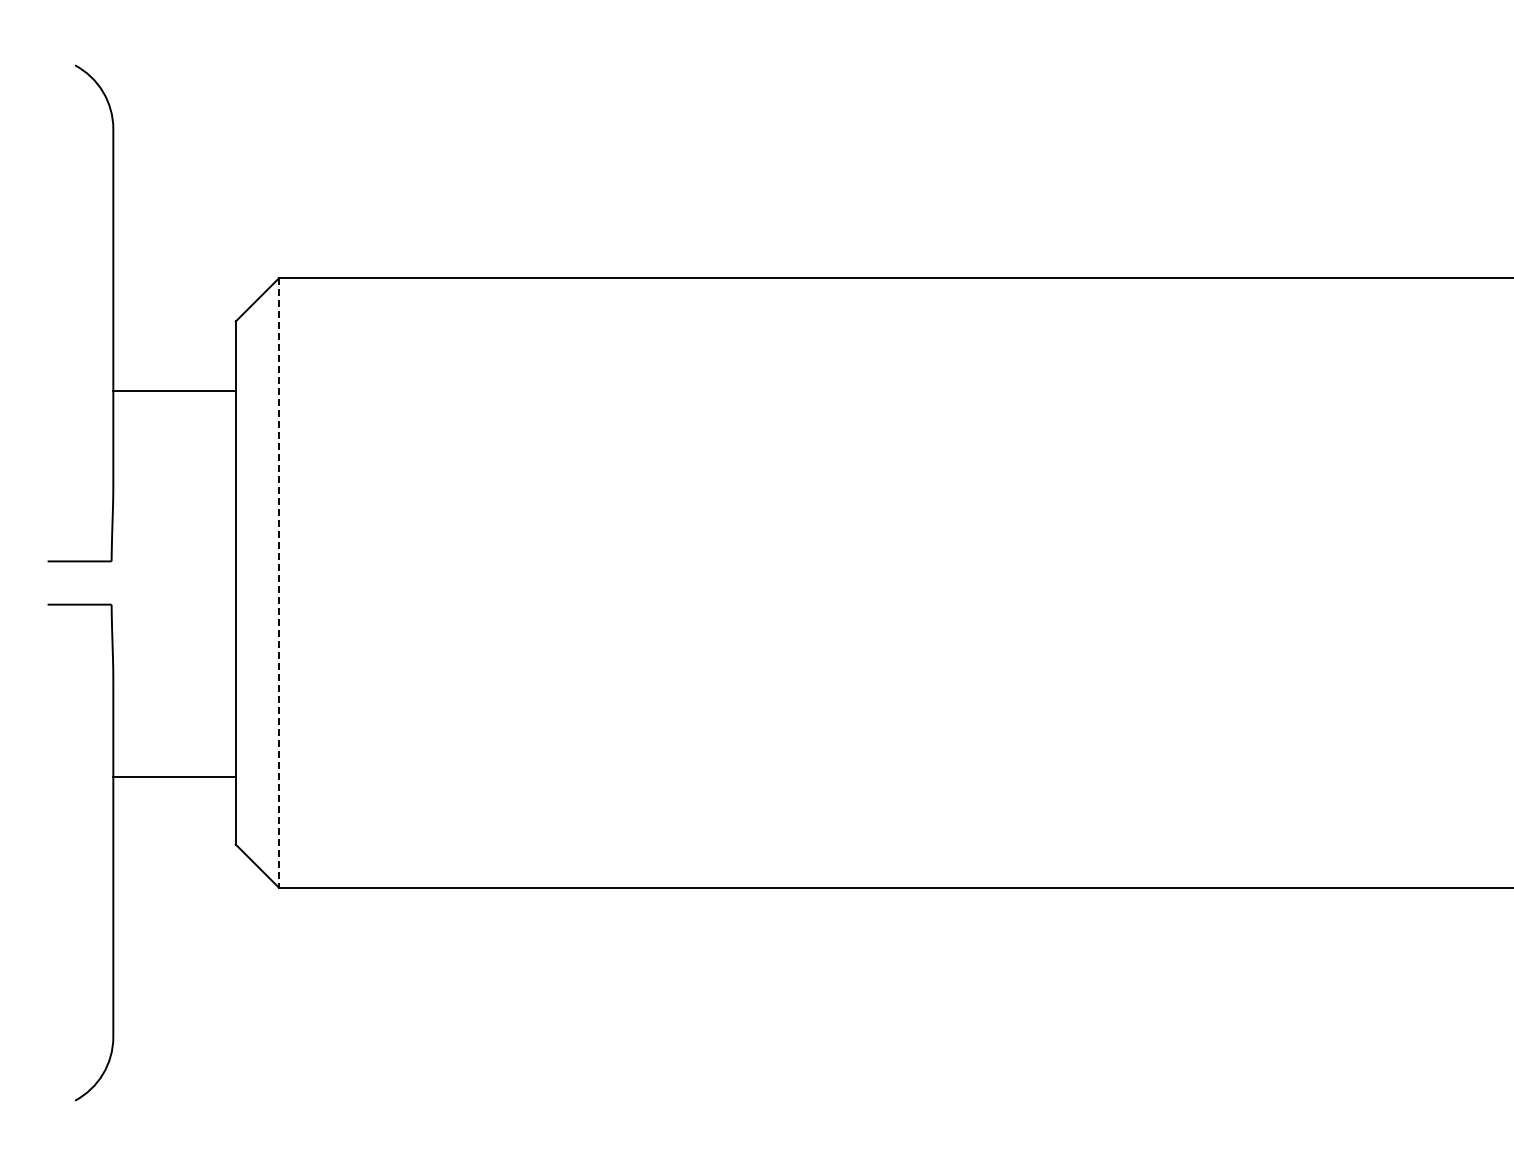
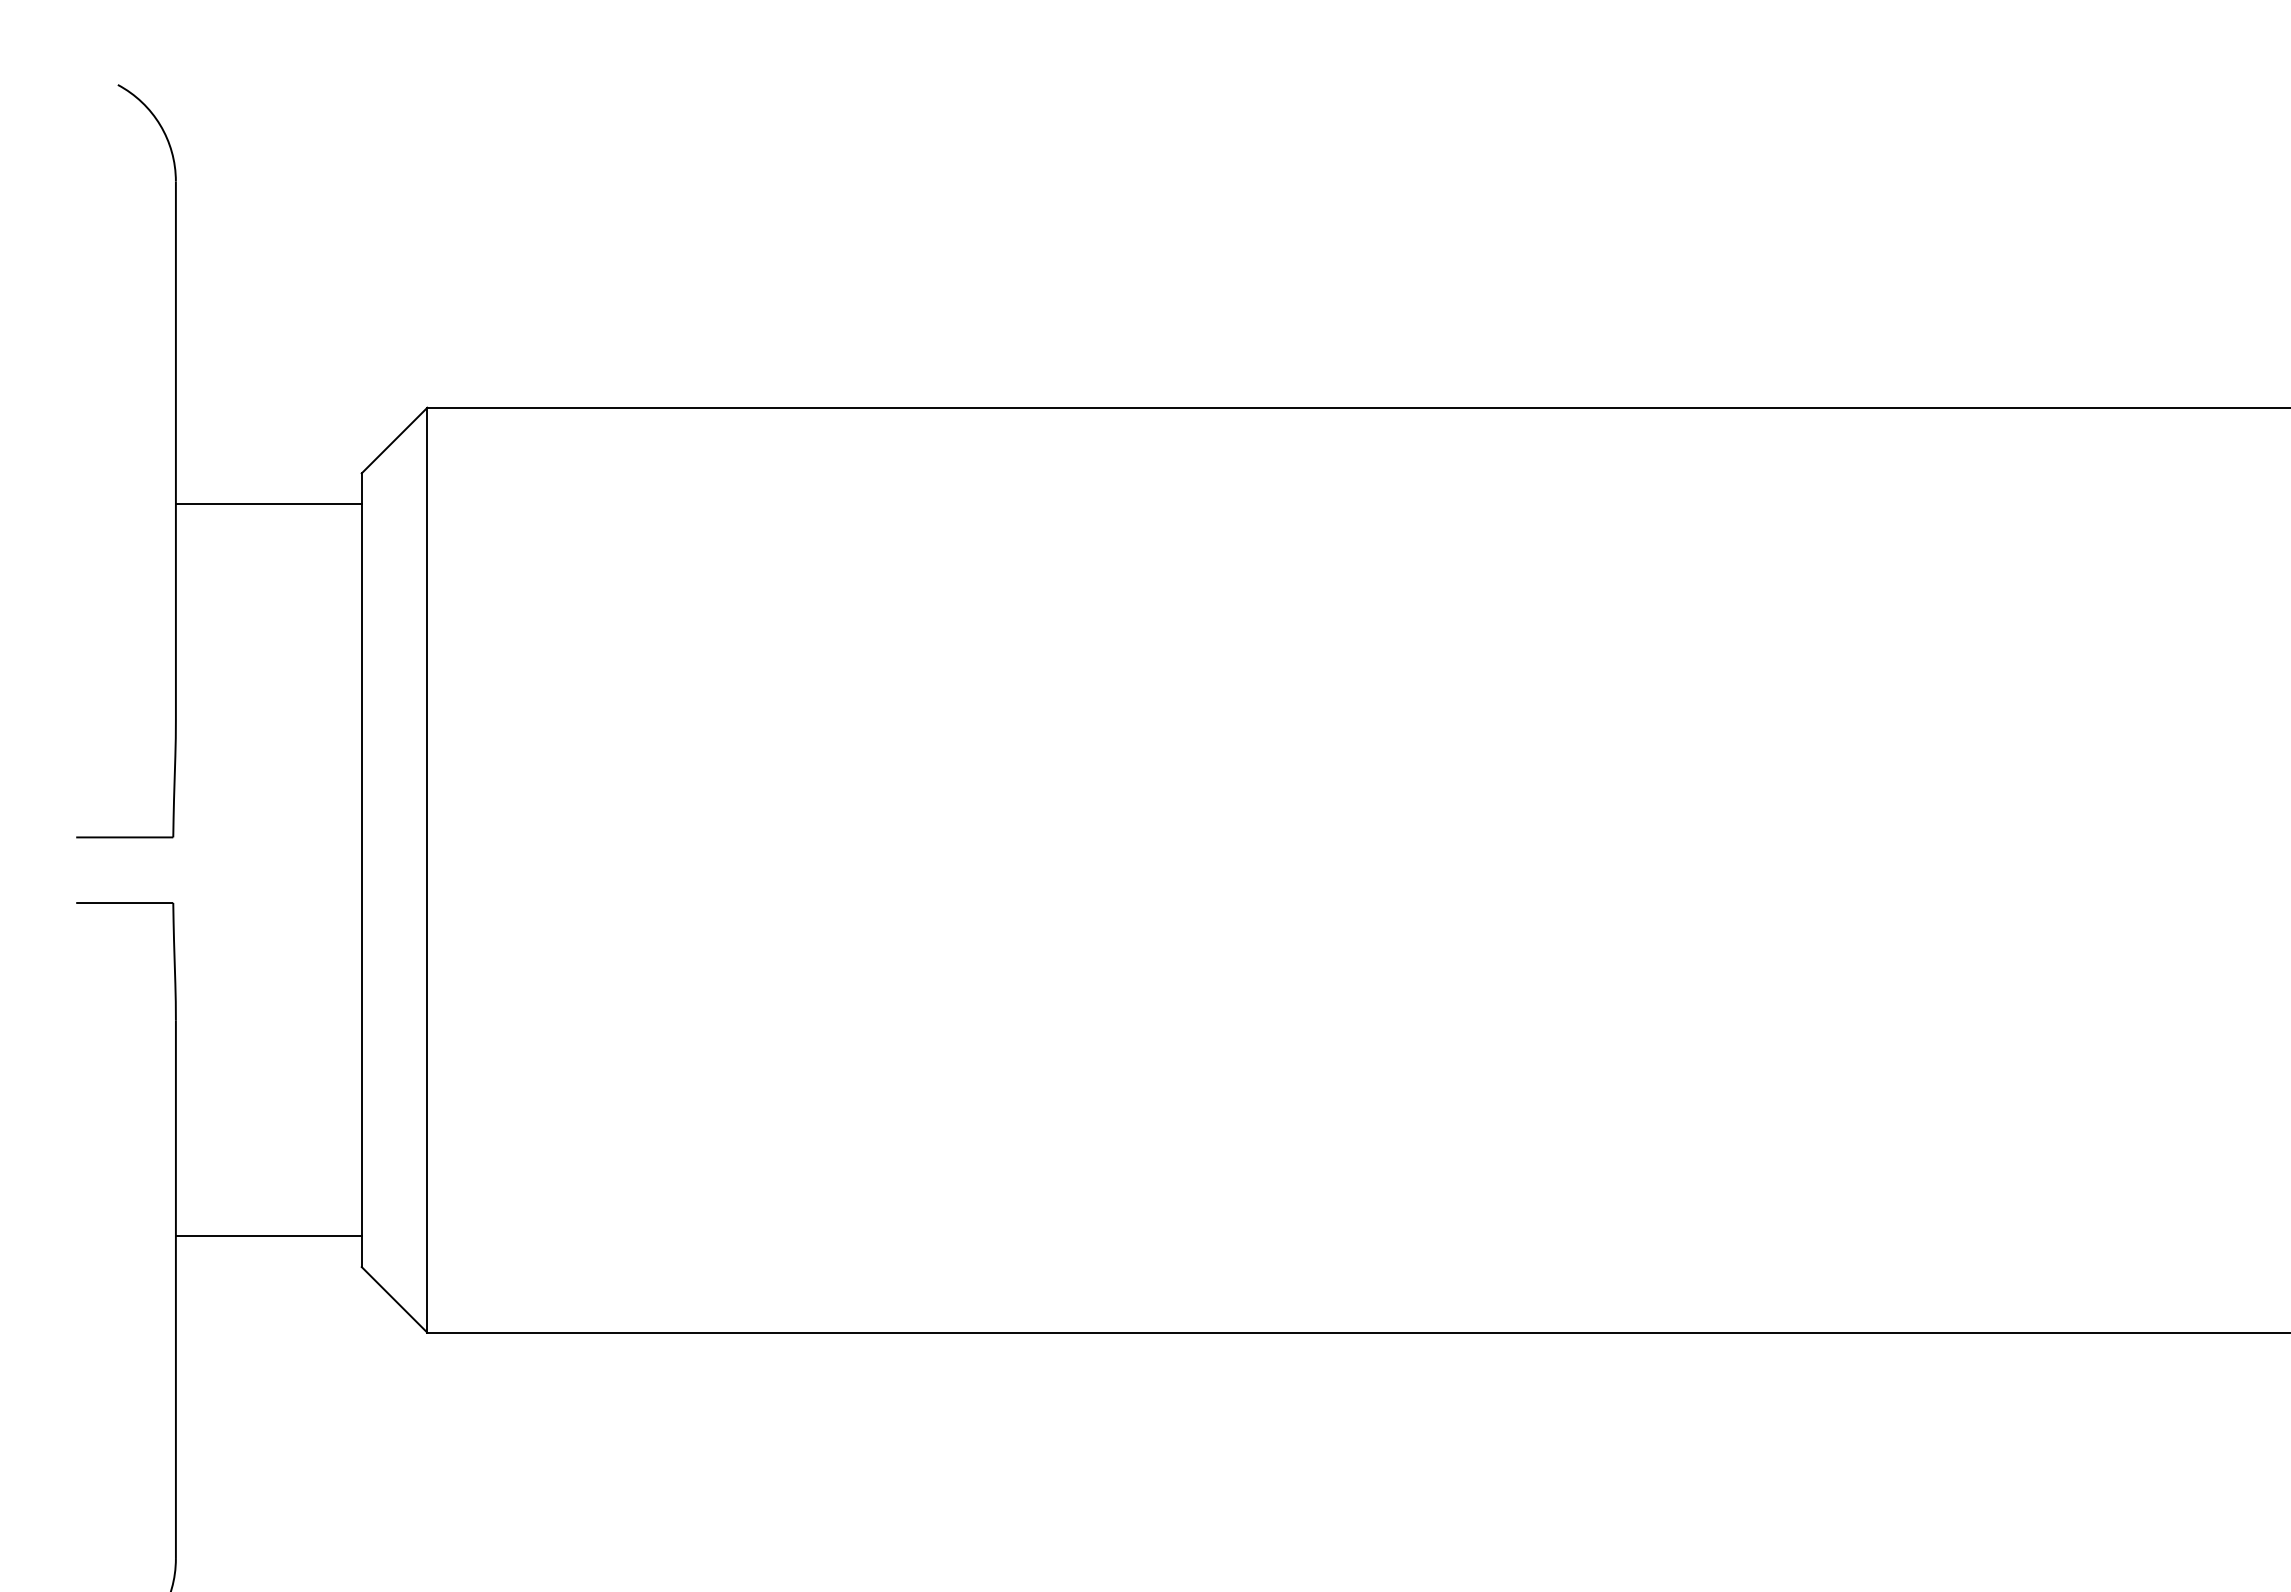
line: (174, 390) -> (268, 503), moved
line: (279, 583) -> (427, 870), dashed -> solid
line: (174, 777) -> (268, 1236), moved

